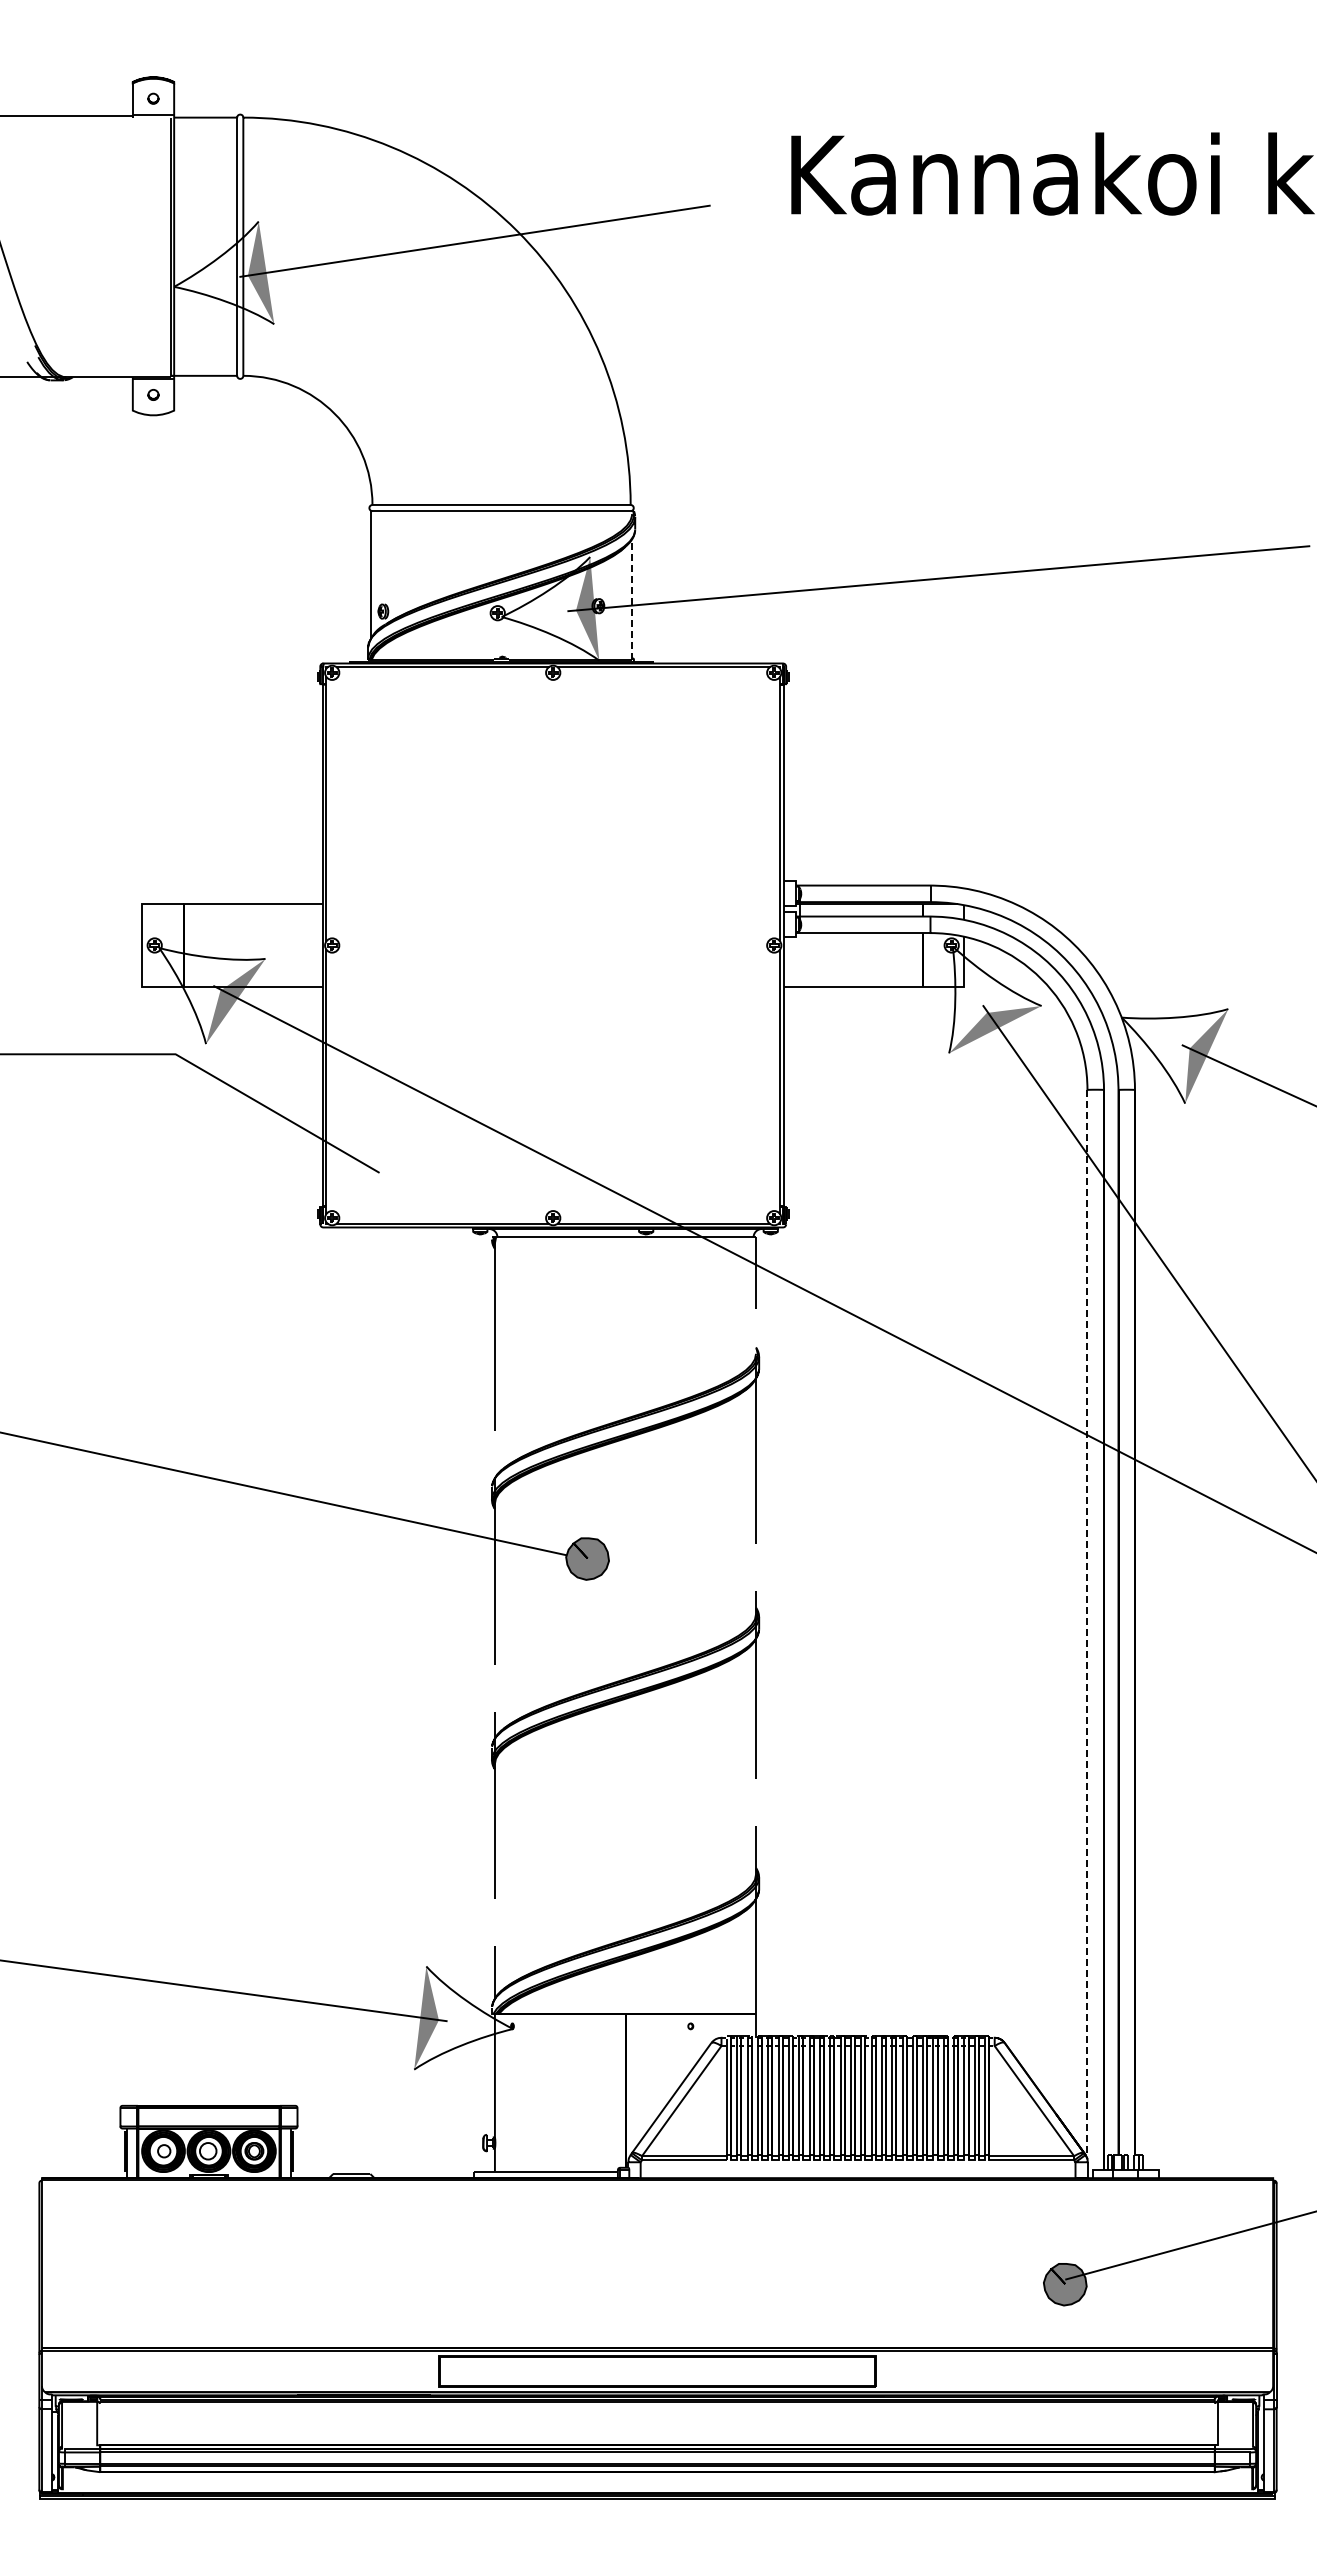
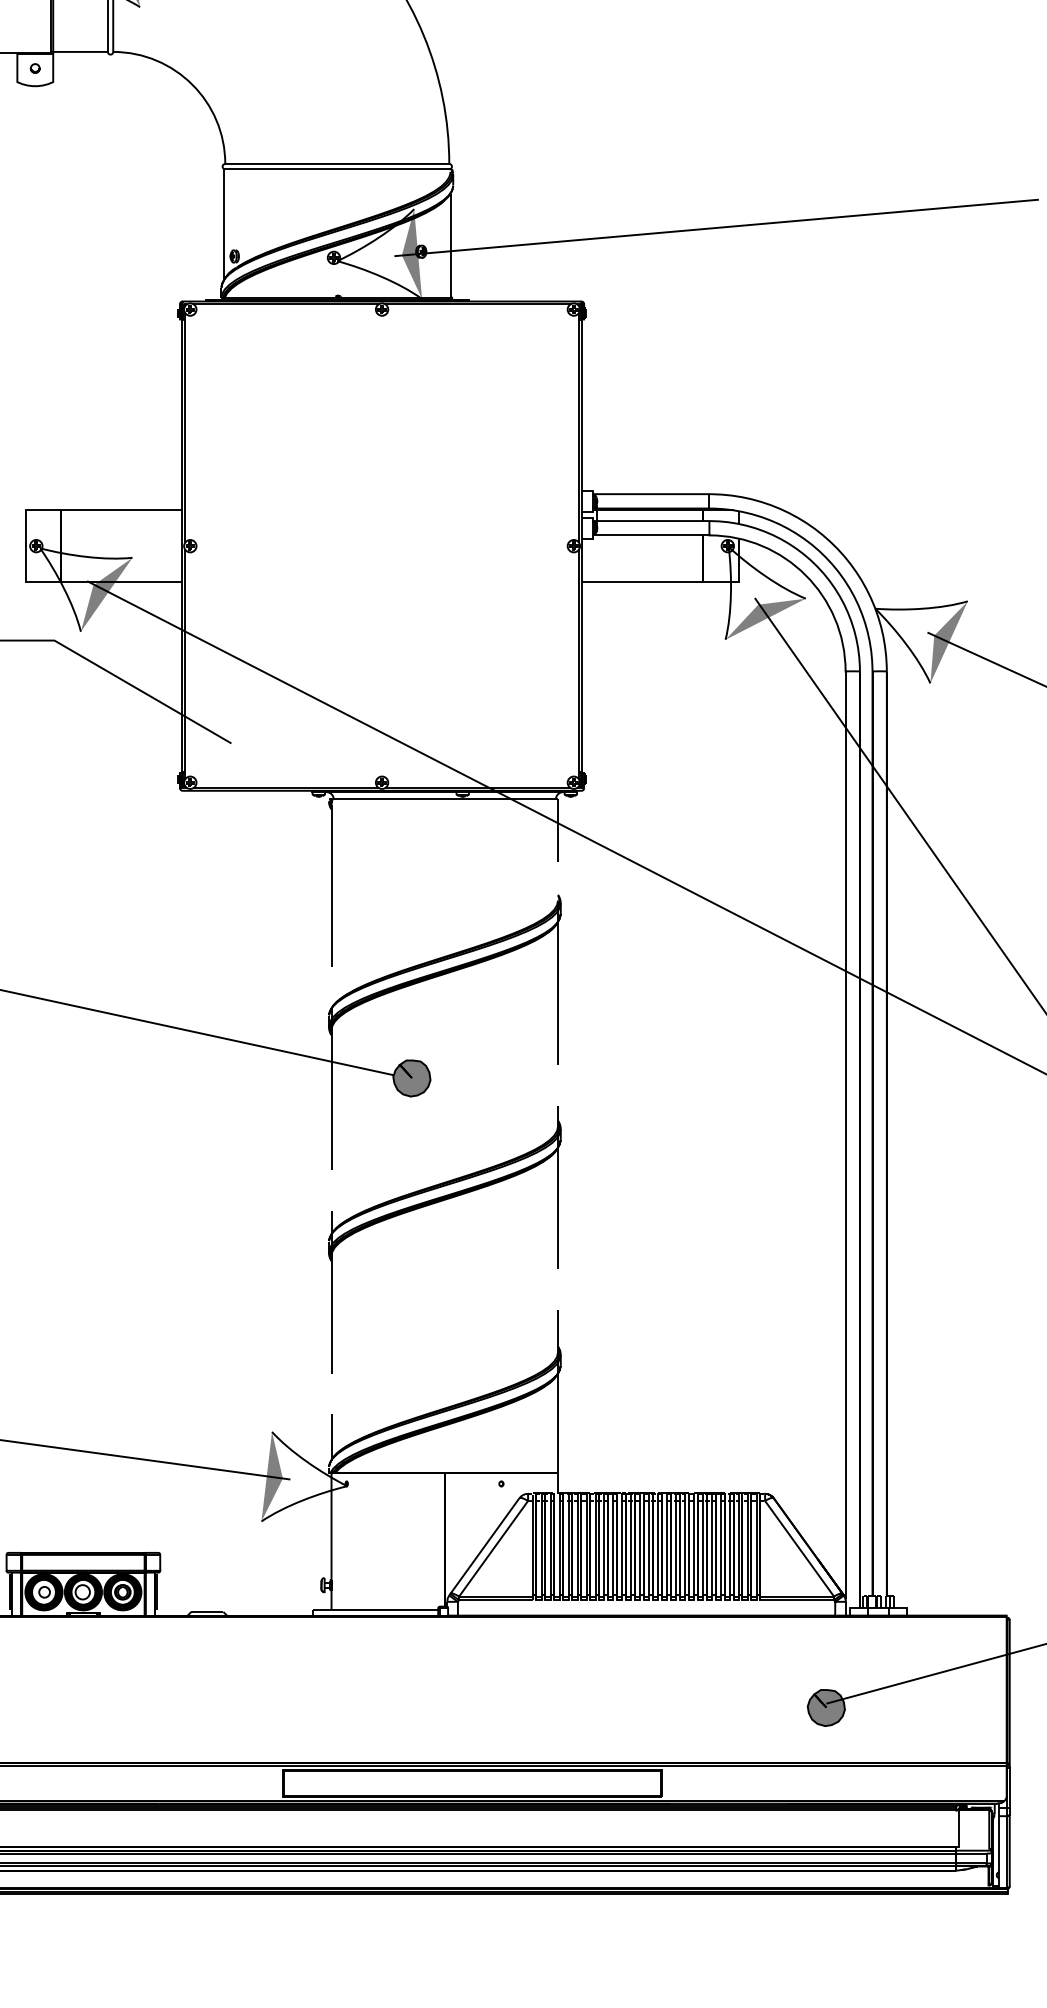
line: (632, 599) -> (450, 245), dashed -> solid
line: (1087, 1624) -> (845, 1135), dashed -> solid

